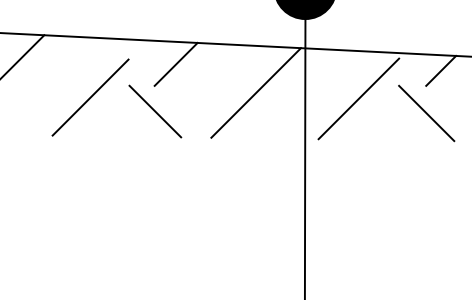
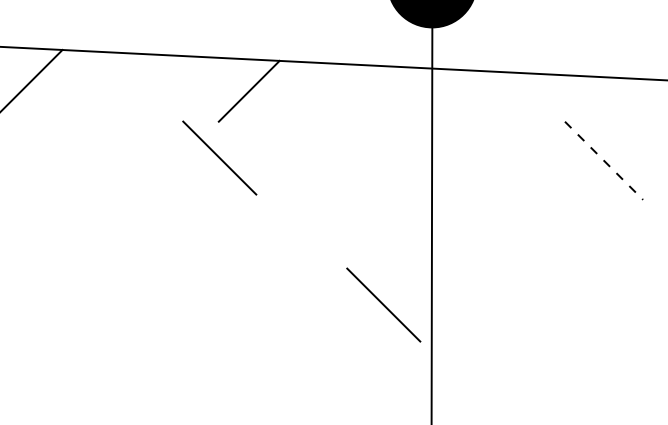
line: (441, 70) -> (624, 100), removed
line: (256, 92) -> (362, 131), removed
line: (90, 97) -> (127, 138), removed
line: (358, 99) -> (507, 140), removed
line: (427, 113) -> (604, 161), solid -> dashed
line: (270, 214) -> (383, 304), added

